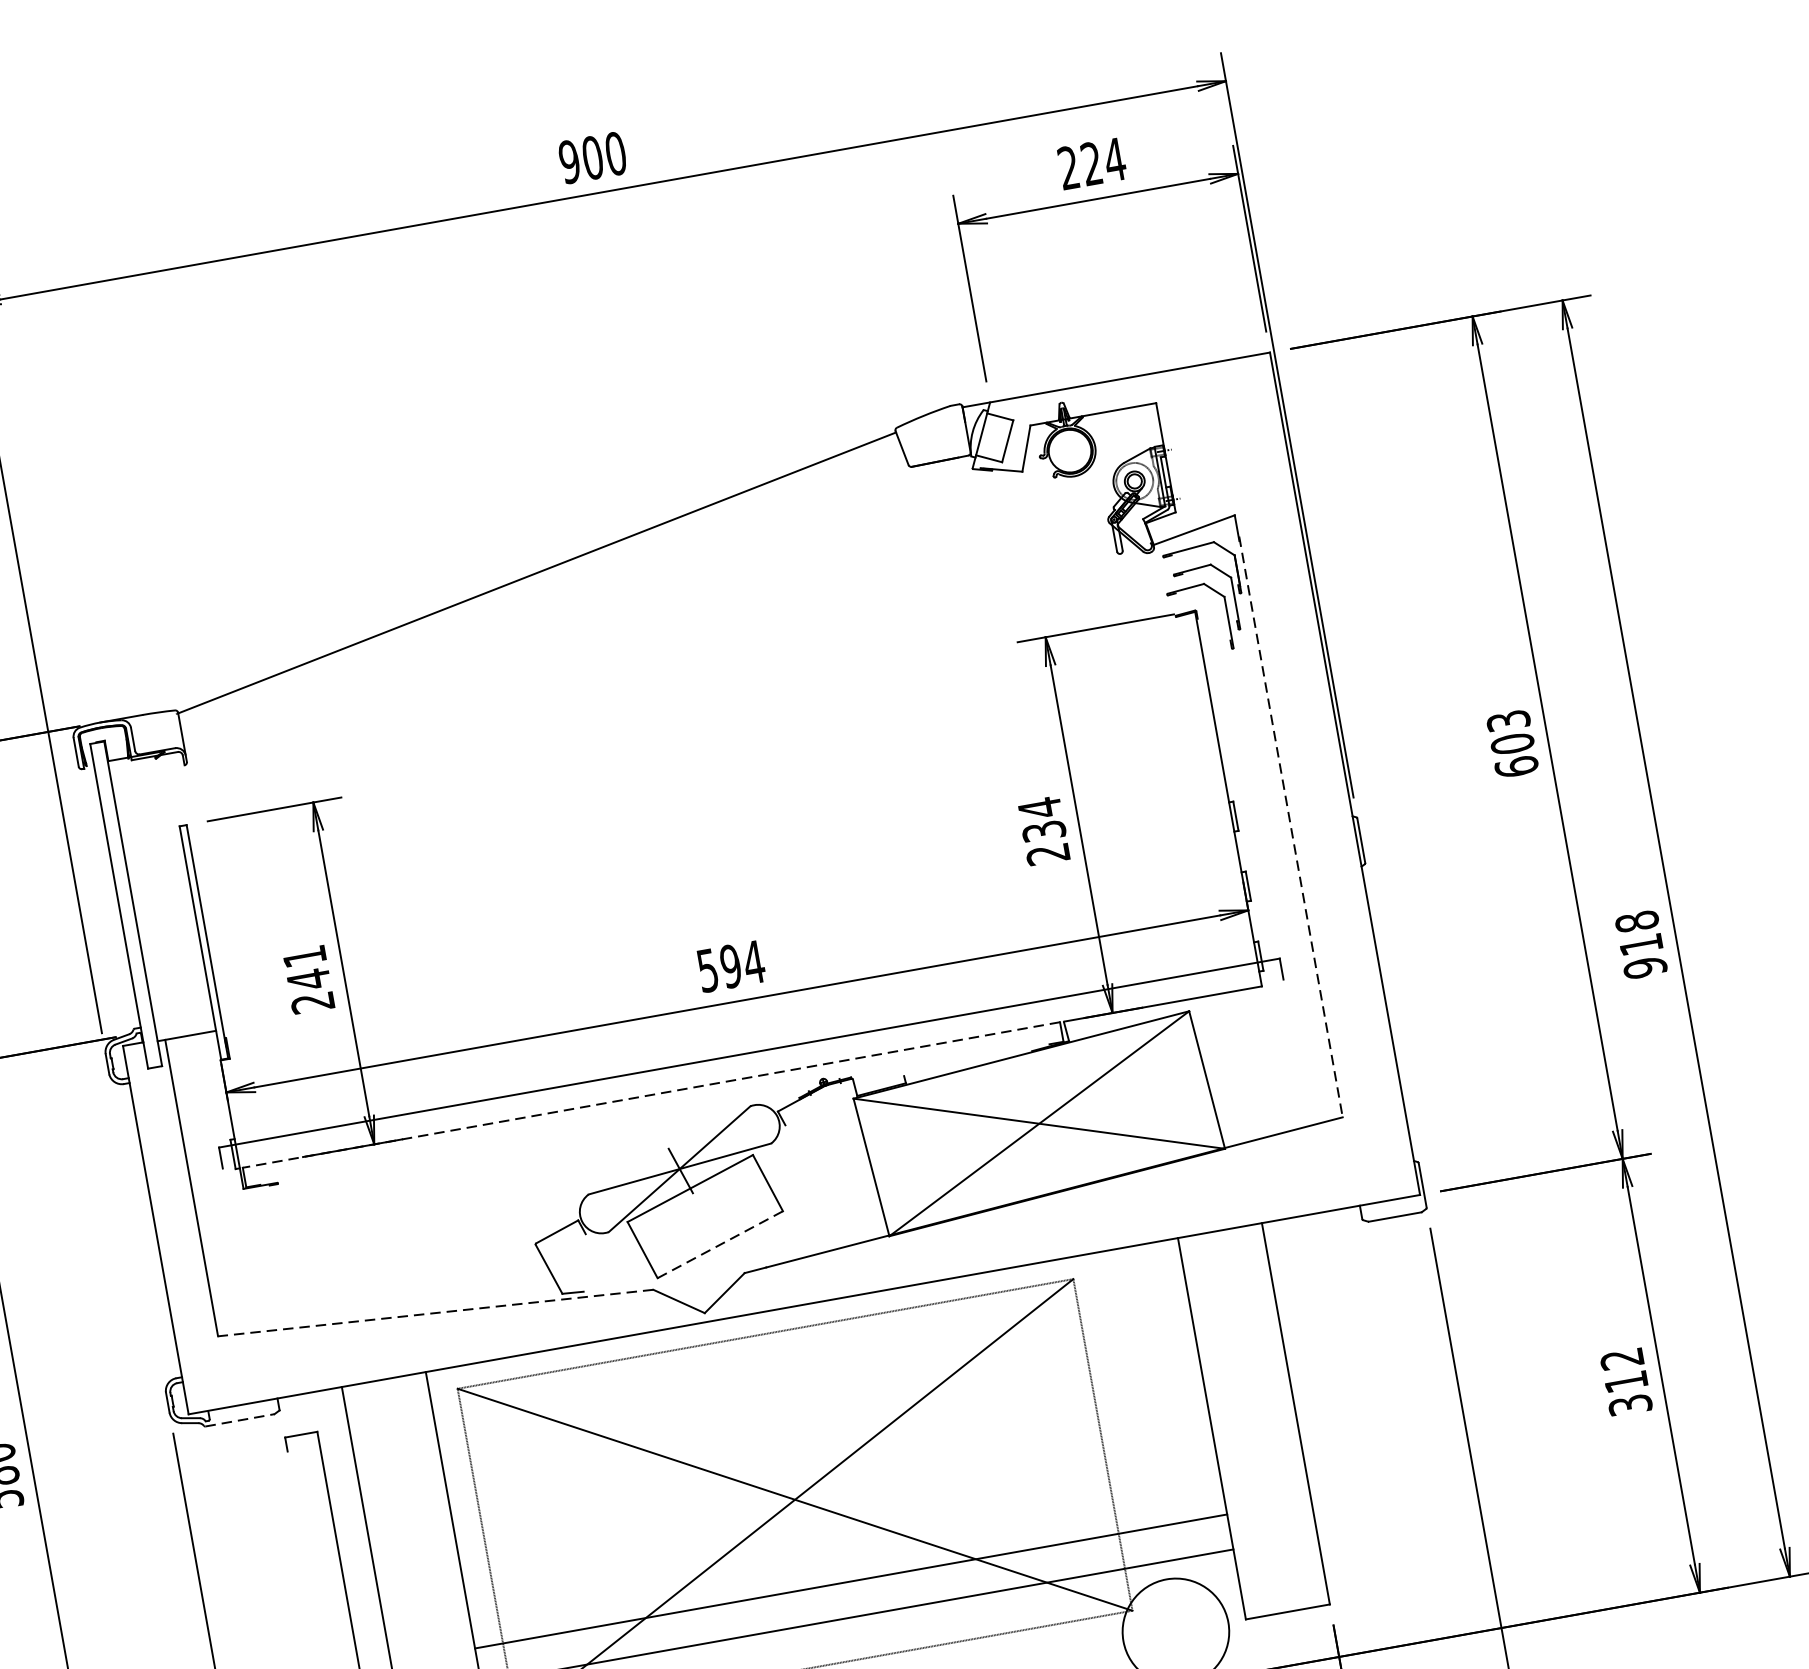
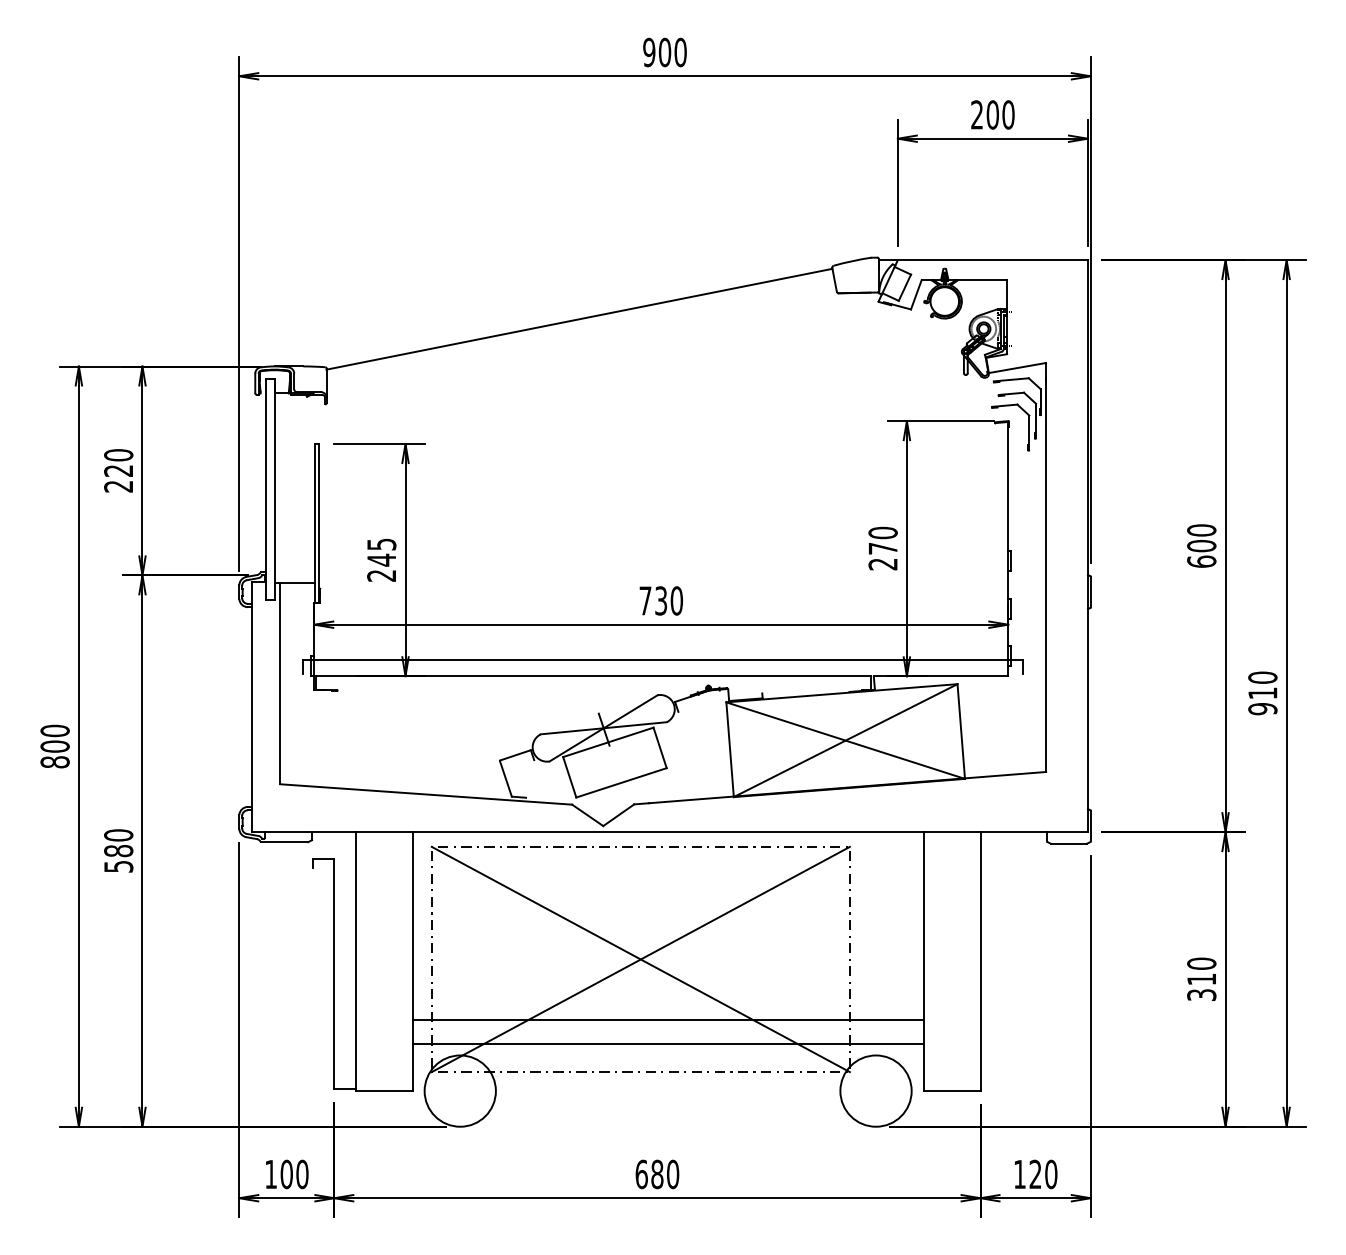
text: (1103, 161) -> (1000, 114), 224 -> 200
text: (1508, 721) -> (1201, 530), 603 -> 600
text: (1041, 819) -> (882, 540), 234 -> 270
line: (1291, 827) -> (1046, 575), dashed -> solid
text: (1636, 921) -> (1262, 677), 918 -> 910
text: (304, 956) -> (381, 544), 241 -> 245
text: (731, 965) -> (661, 600), 594 -> 730
line: (651, 1095) -> (593, 676), dashed -> solid
line: (720, 1244) -> (621, 782), dashed -> solid
line: (434, 1313) -> (425, 794), dashed -> solid
text: (1621, 1358) -> (1201, 963), 312 -> 310
line: (241, 1420) -> (285, 842), dashed -> solid

